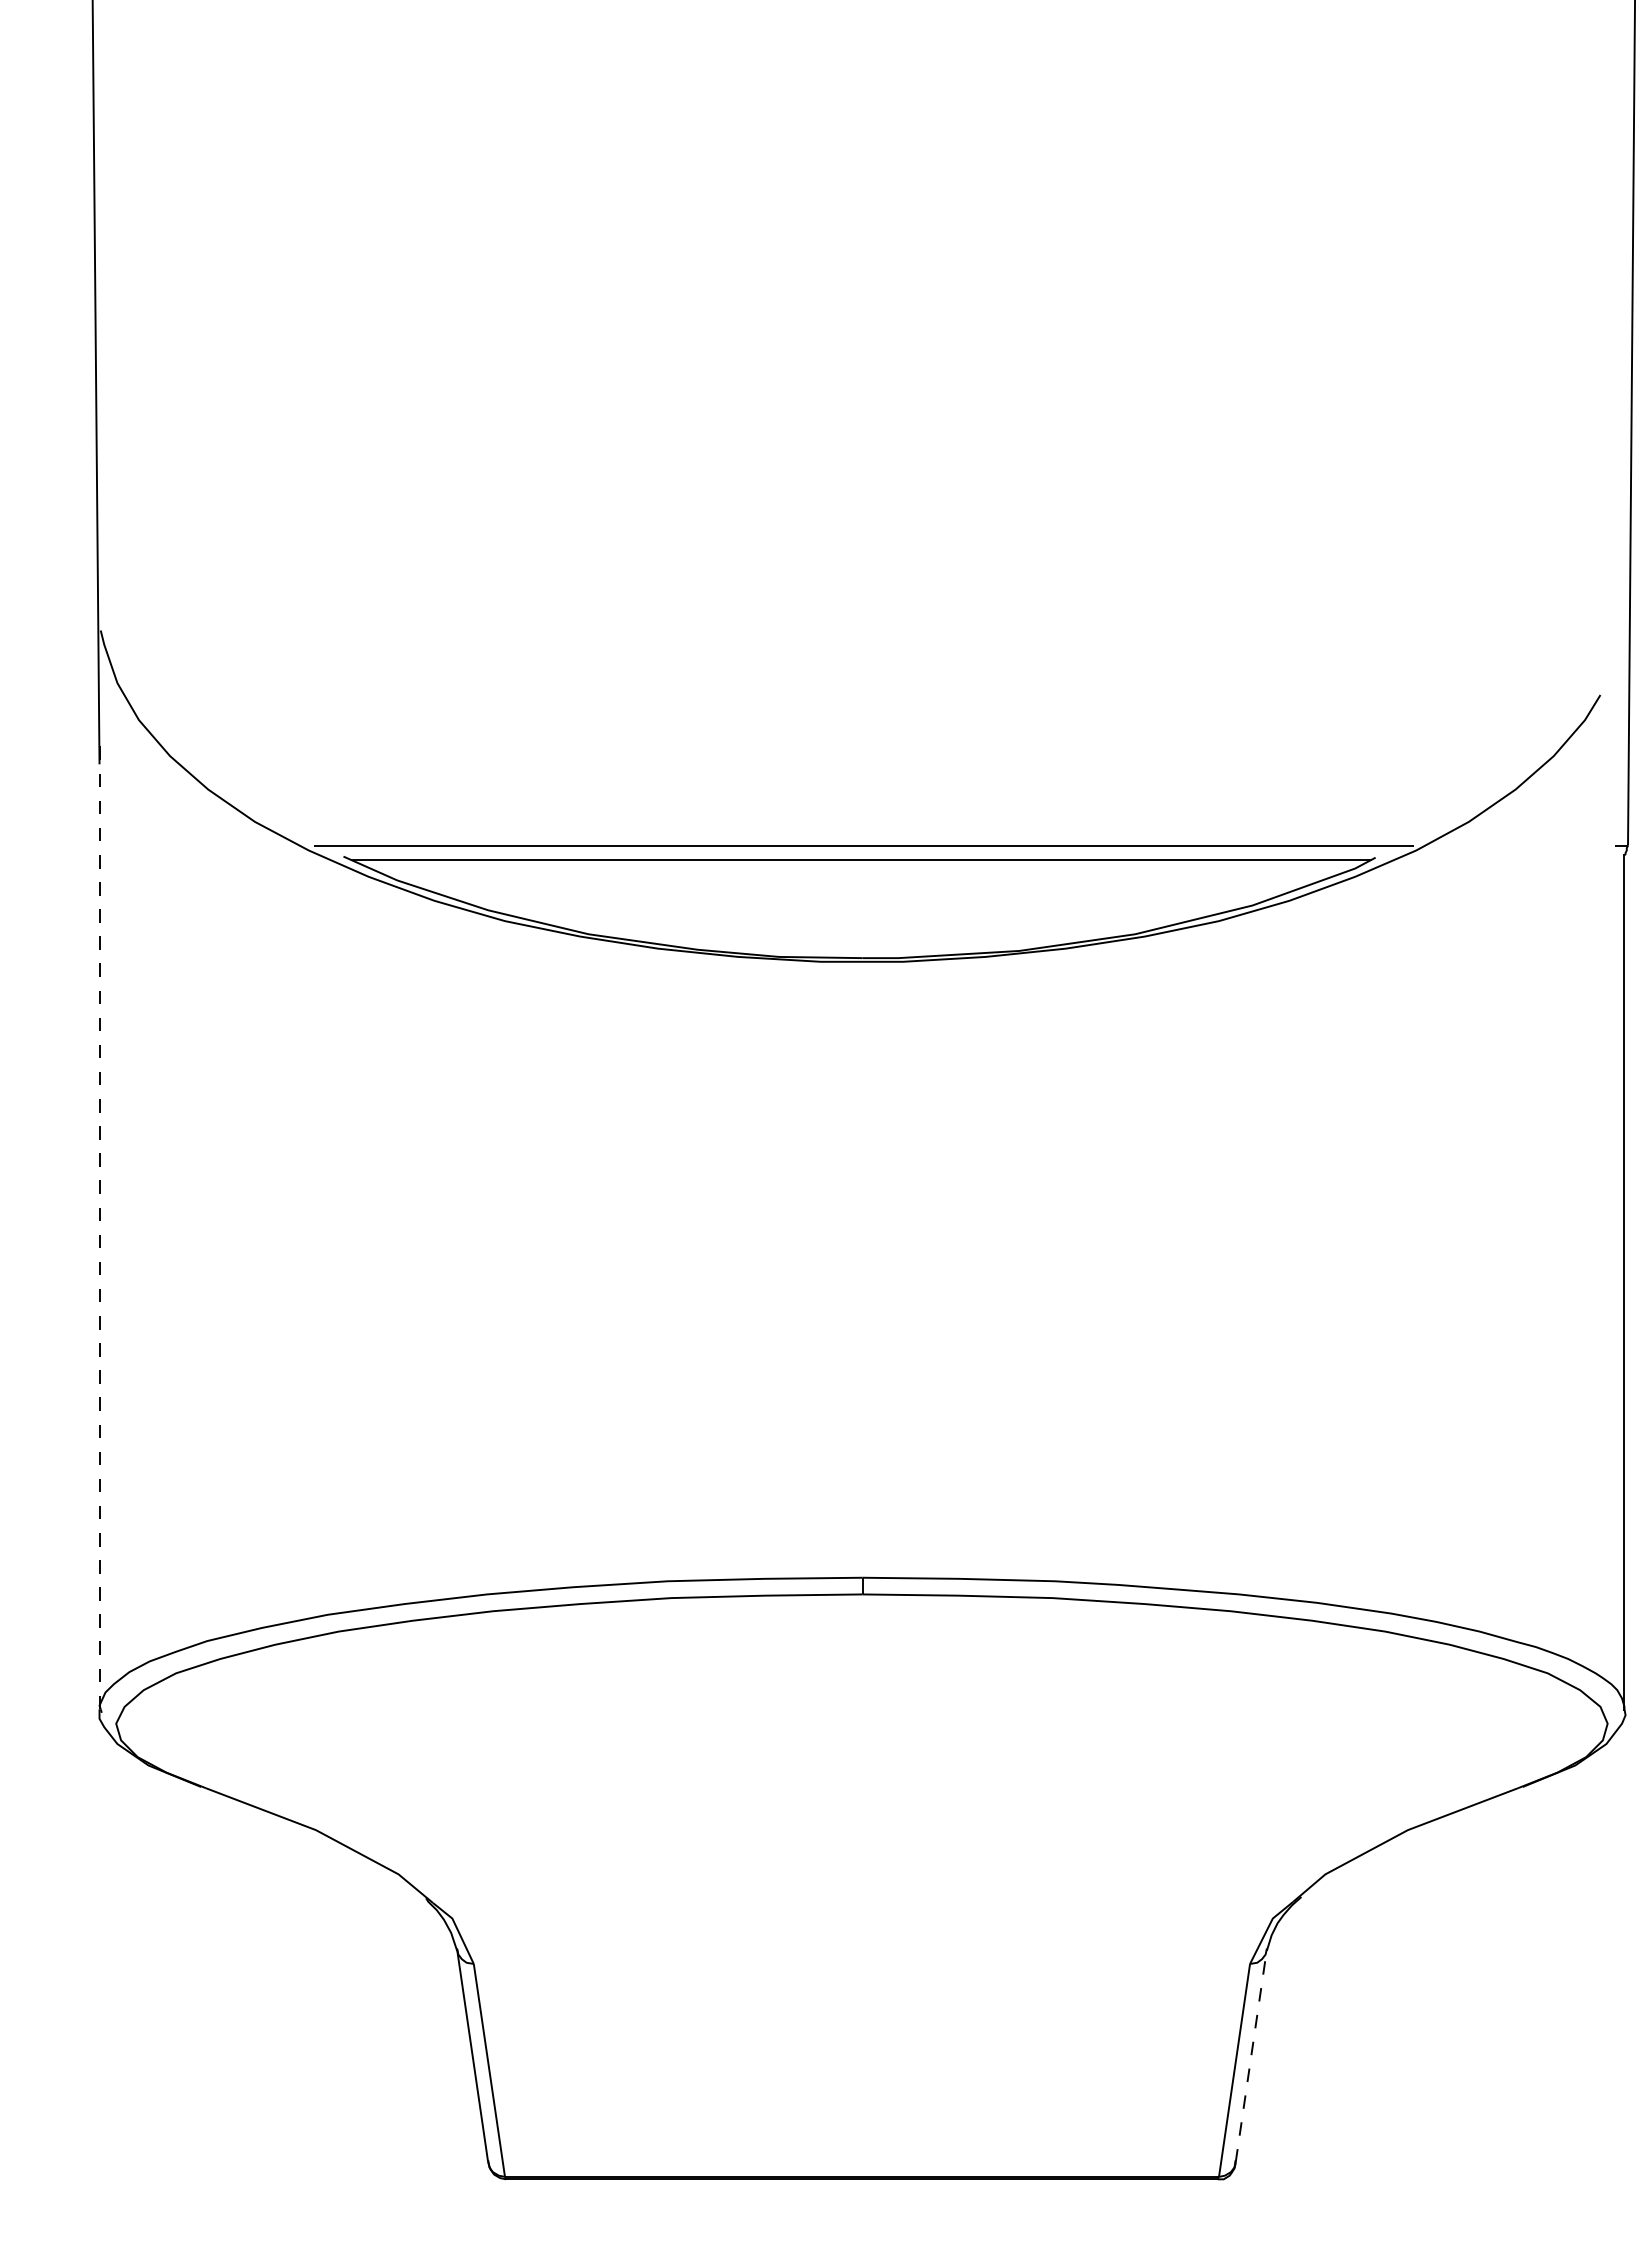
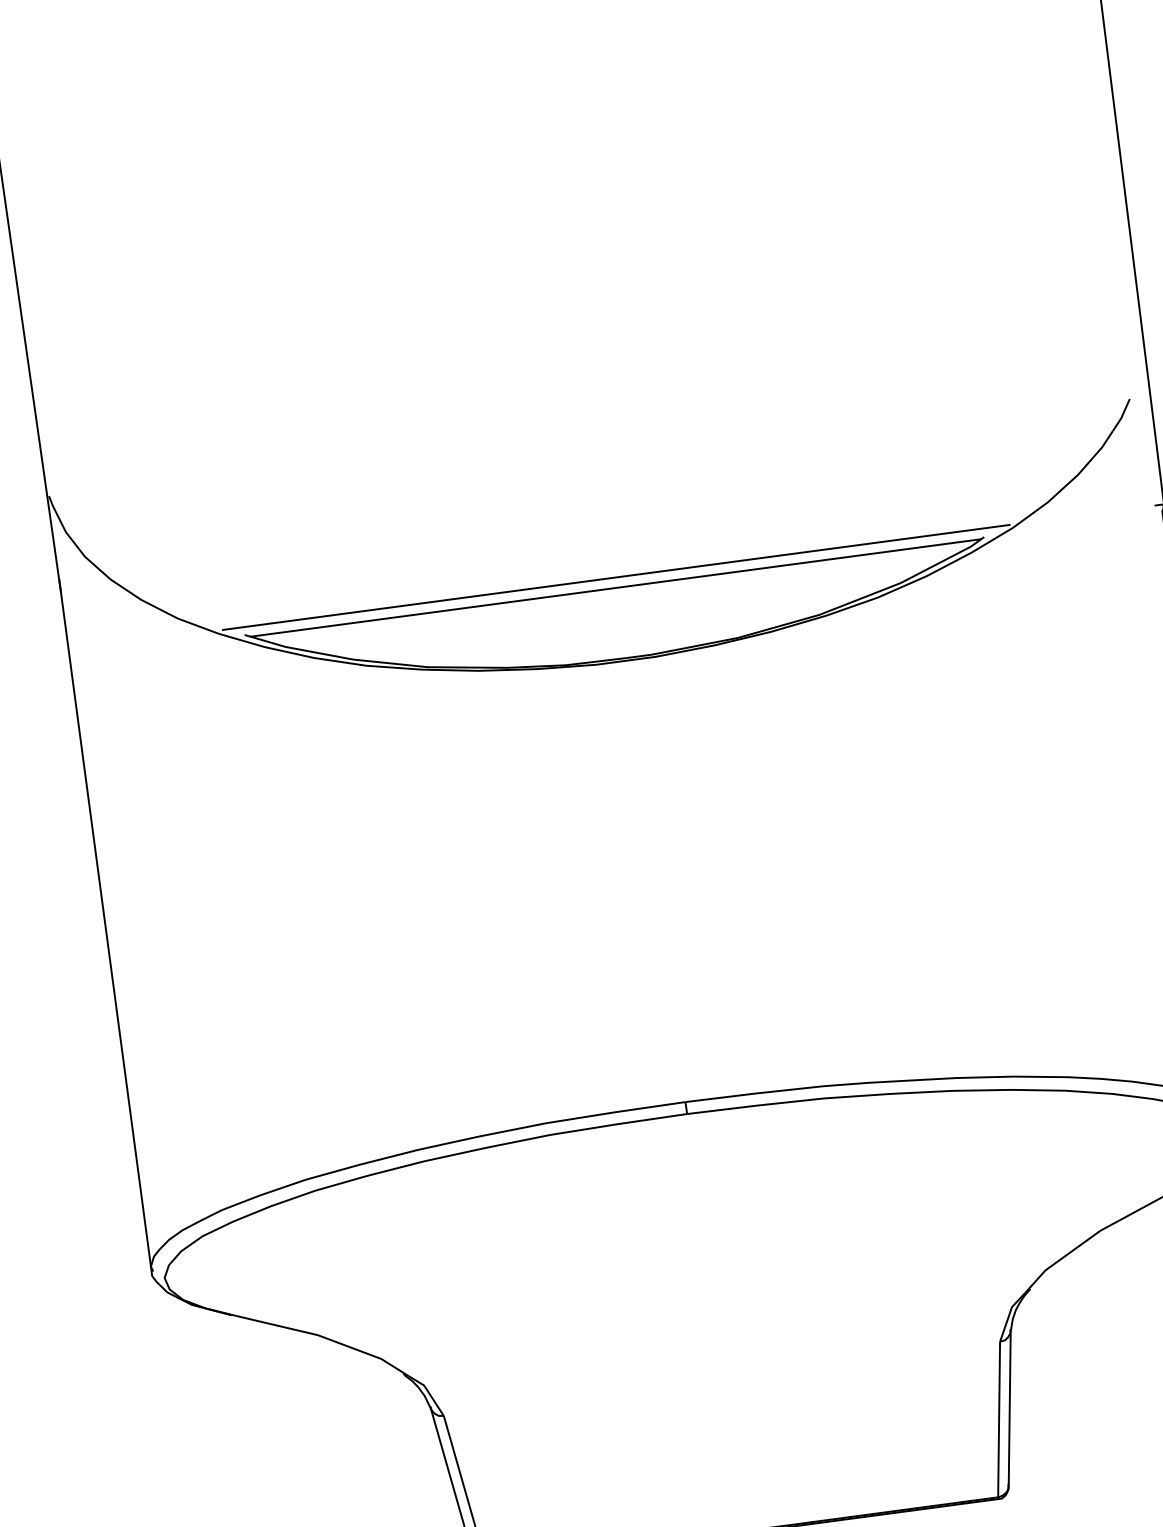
line: (99, 1228) -> (105, 924), dashed -> solid
line: (1251, 2056) -> (1009, 1407), dashed -> solid

